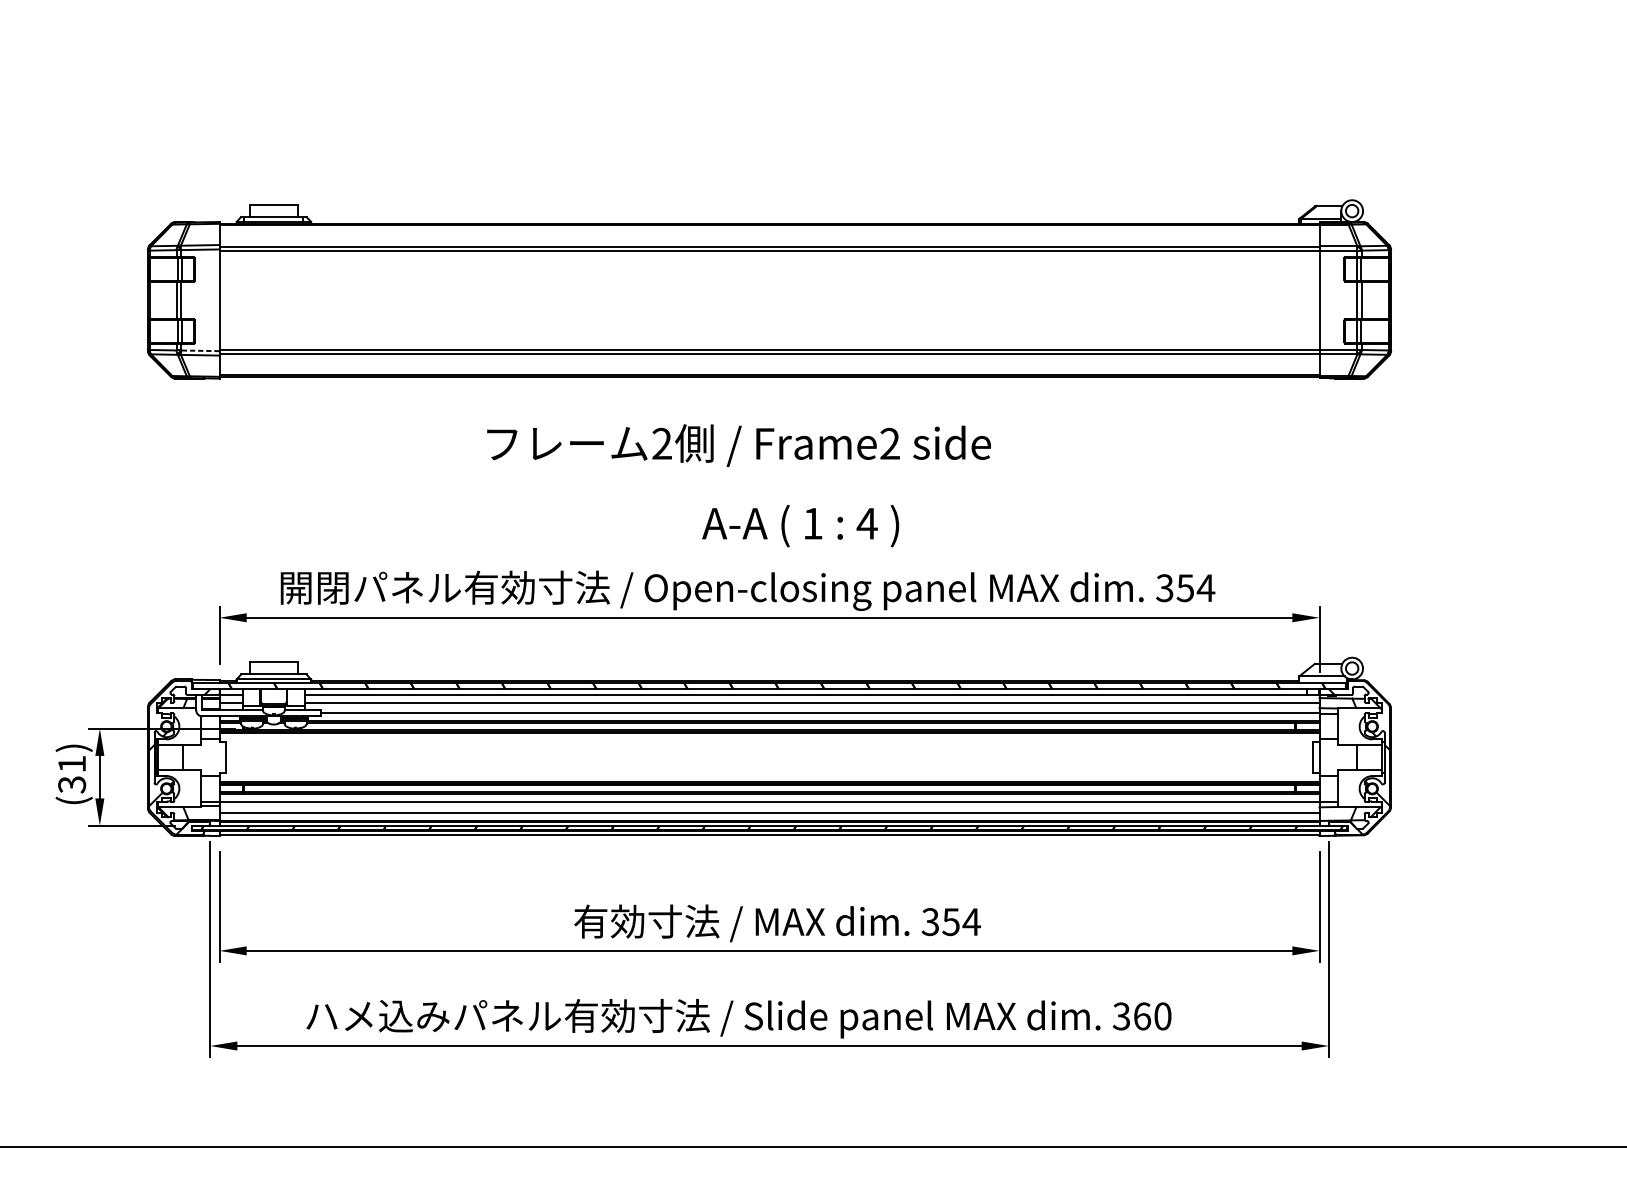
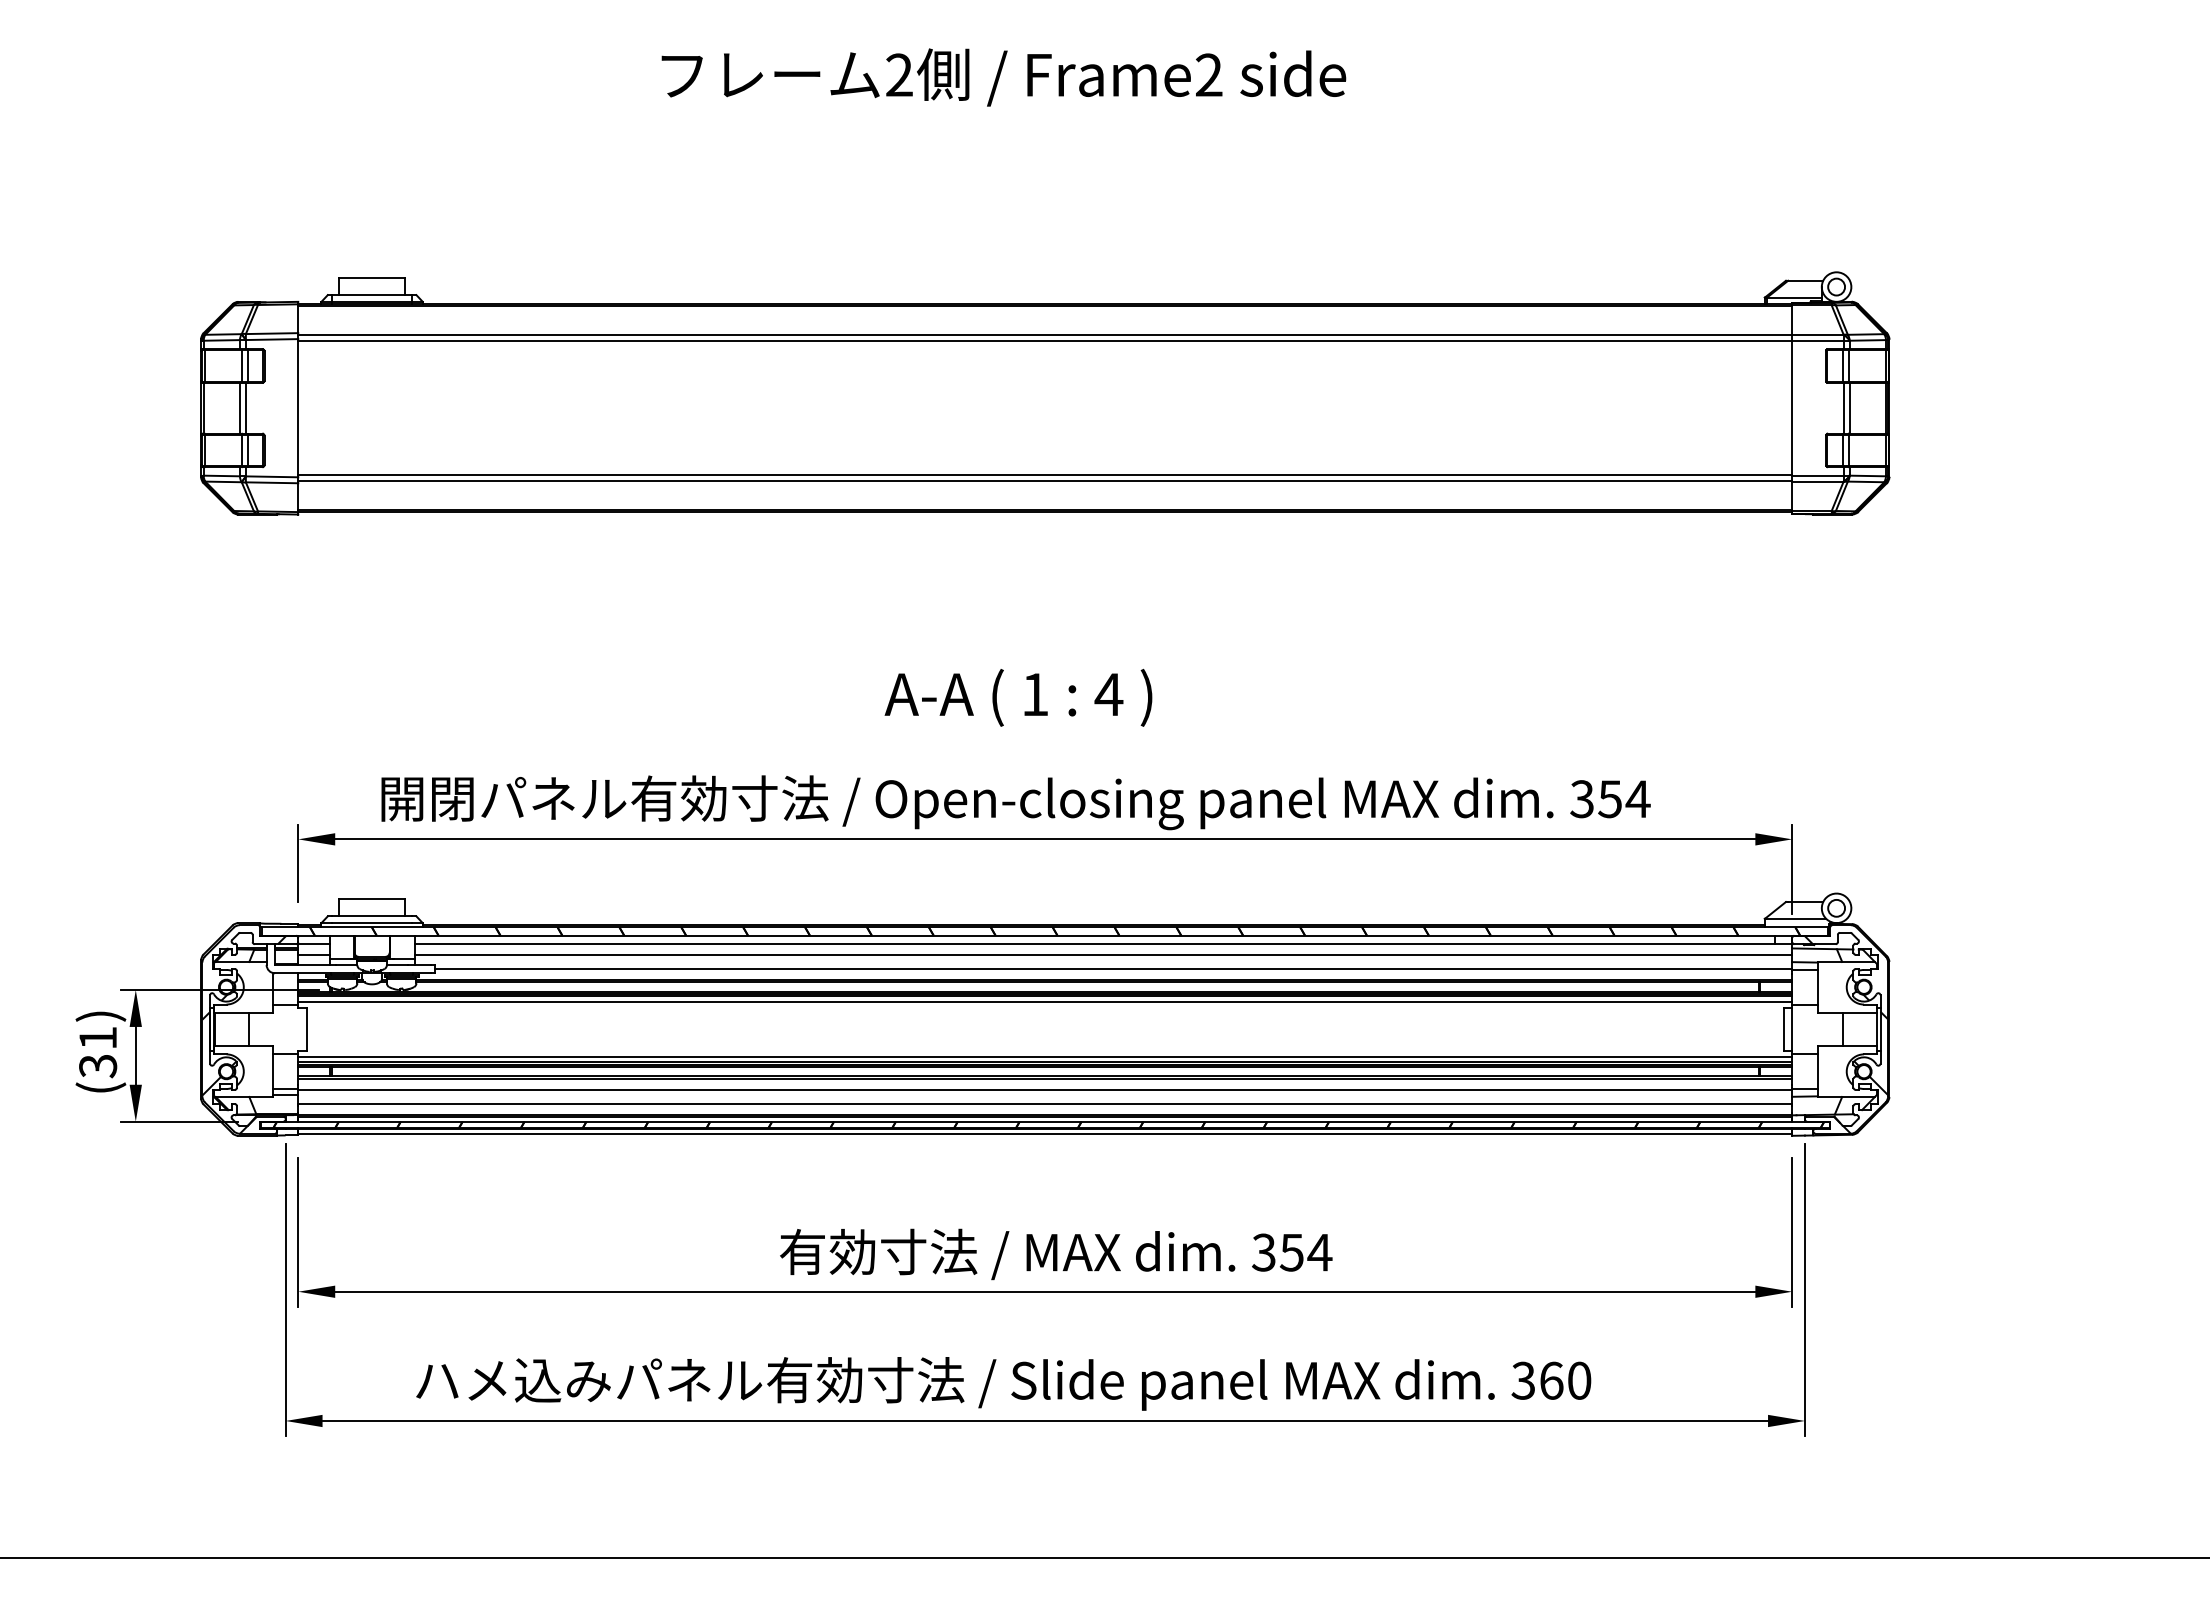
line: (199, 350) -> (271, 476), dashed -> solid
text: (738, 445) -> (1003, 77), moved
text: (800, 525) -> (1018, 697), moved
line: (769, 737) -> (1045, 1001), added
line: (769, 778) -> (1045, 1057), added

